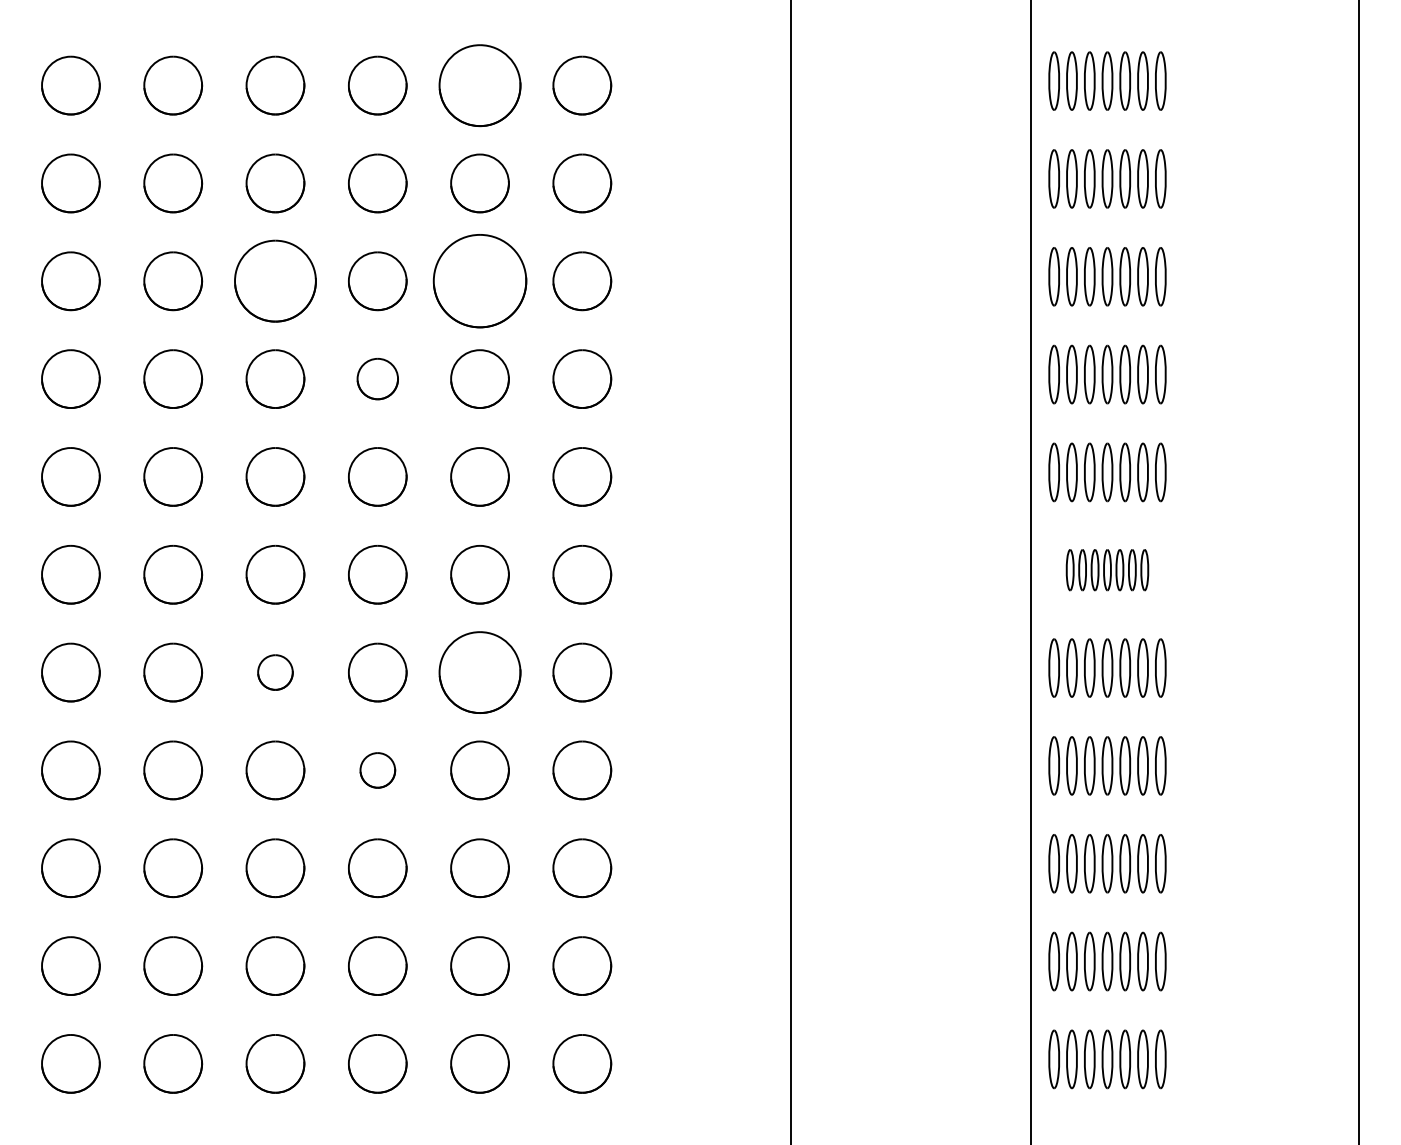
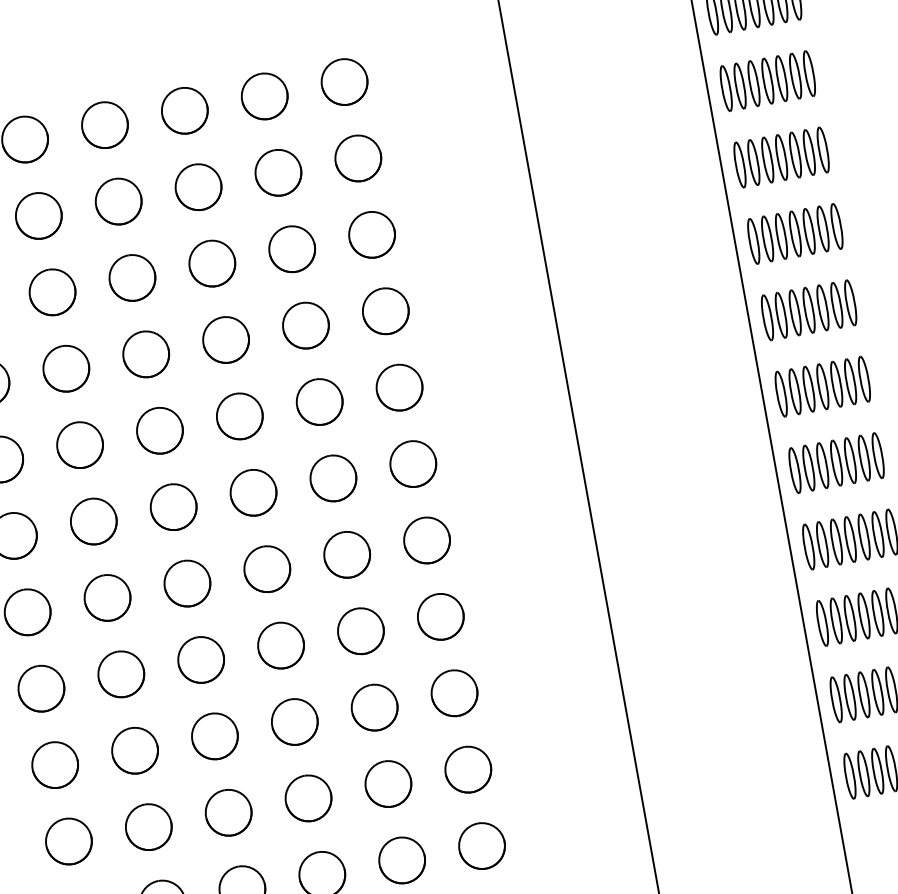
part: (479, 85) -> (264, 96), size x0.71
part: (275, 281) -> (132, 278), size x0.71
part: (479, 281) -> (291, 249), size x0.62
part: (377, 378) -> (225, 339), size x1.43
part: (1107, 569) -> (822, 386), size x1.43
part: (275, 672) -> (187, 583), size x1.67
part: (479, 672) -> (346, 554), size x0.71
part: (377, 770) -> (280, 645), size x1.67

